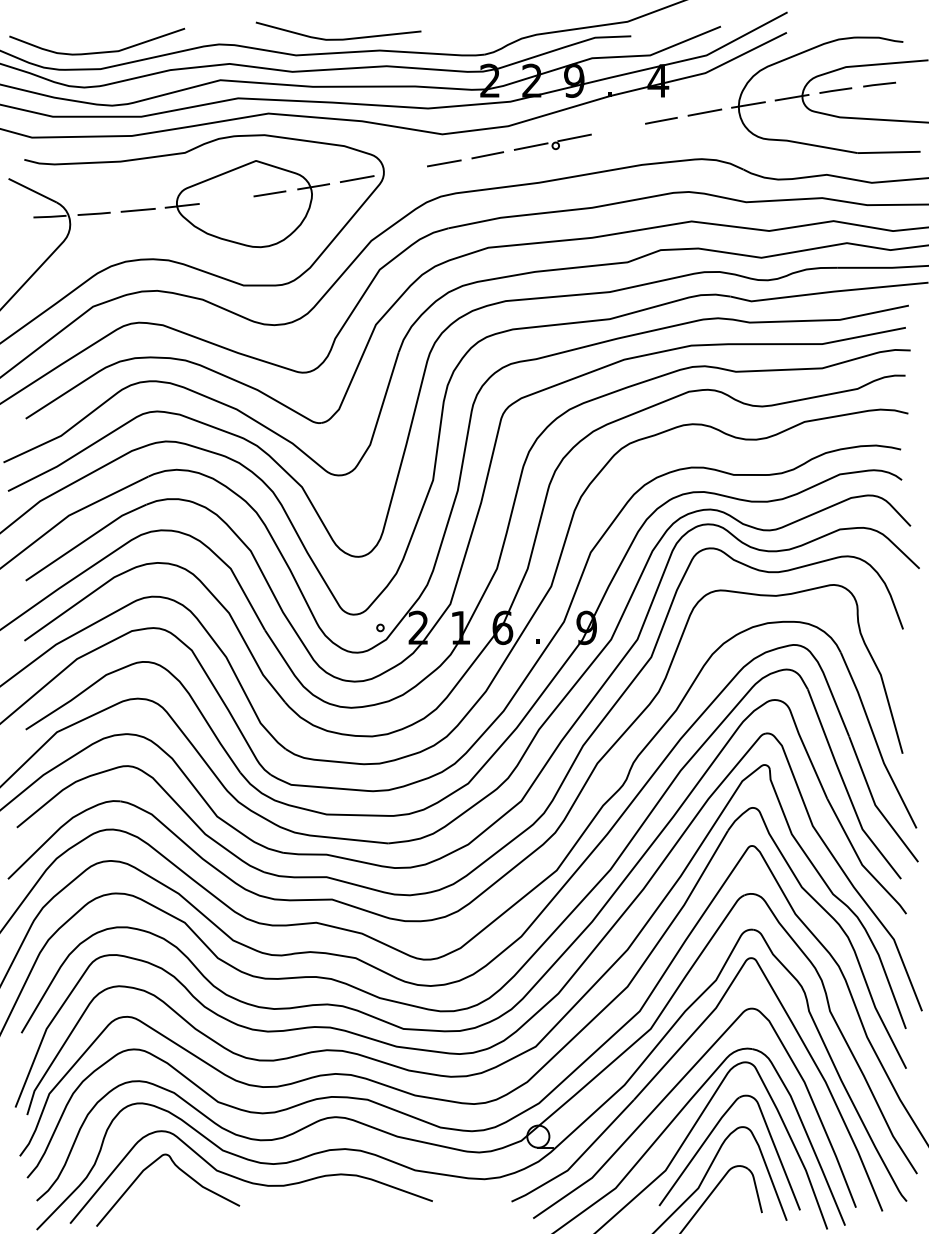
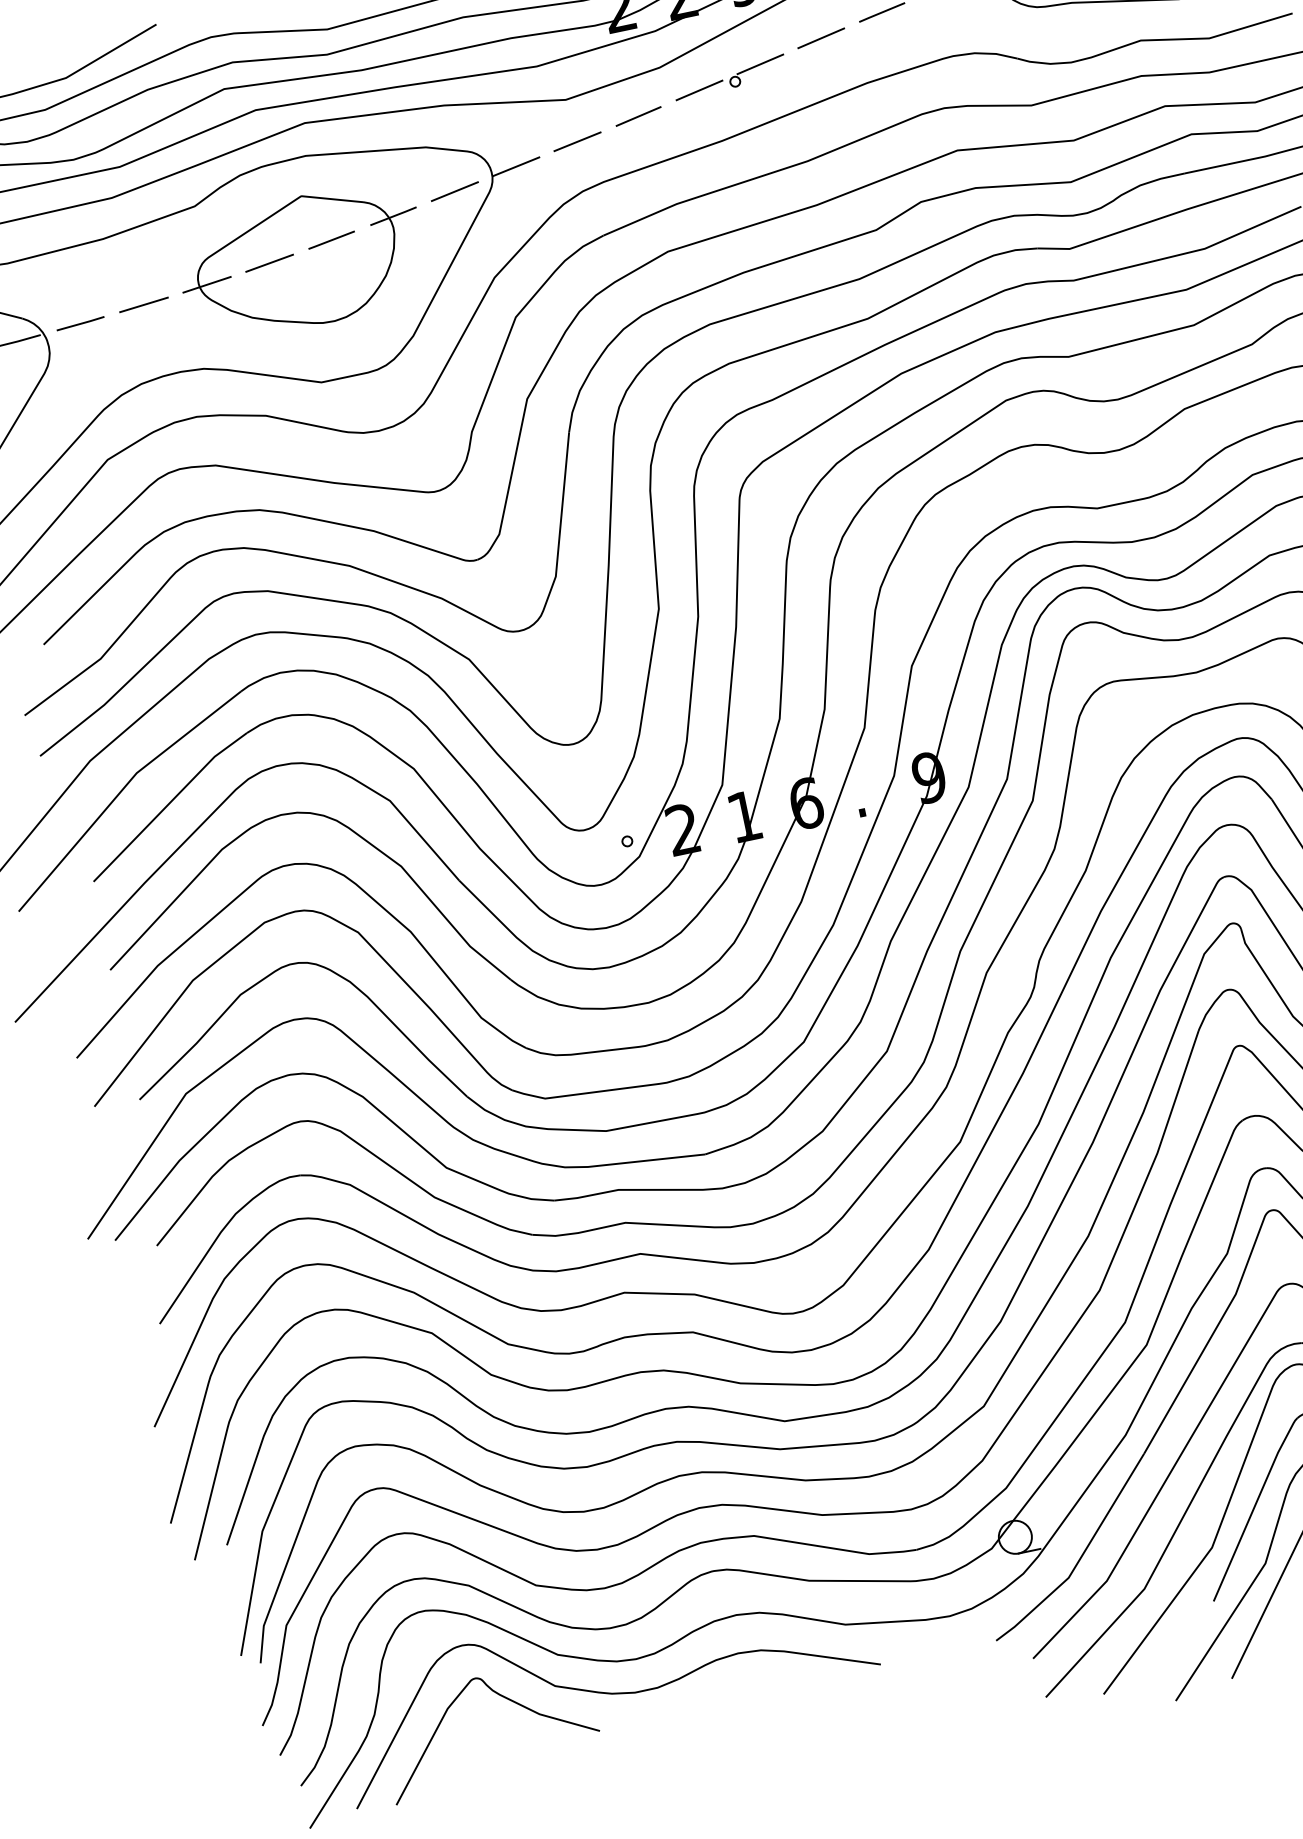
line: (617, 129) -> (820, 38), added
line: (400, 171) -> (515, 167), added
line: (225, 200) -> (268, 263), added

